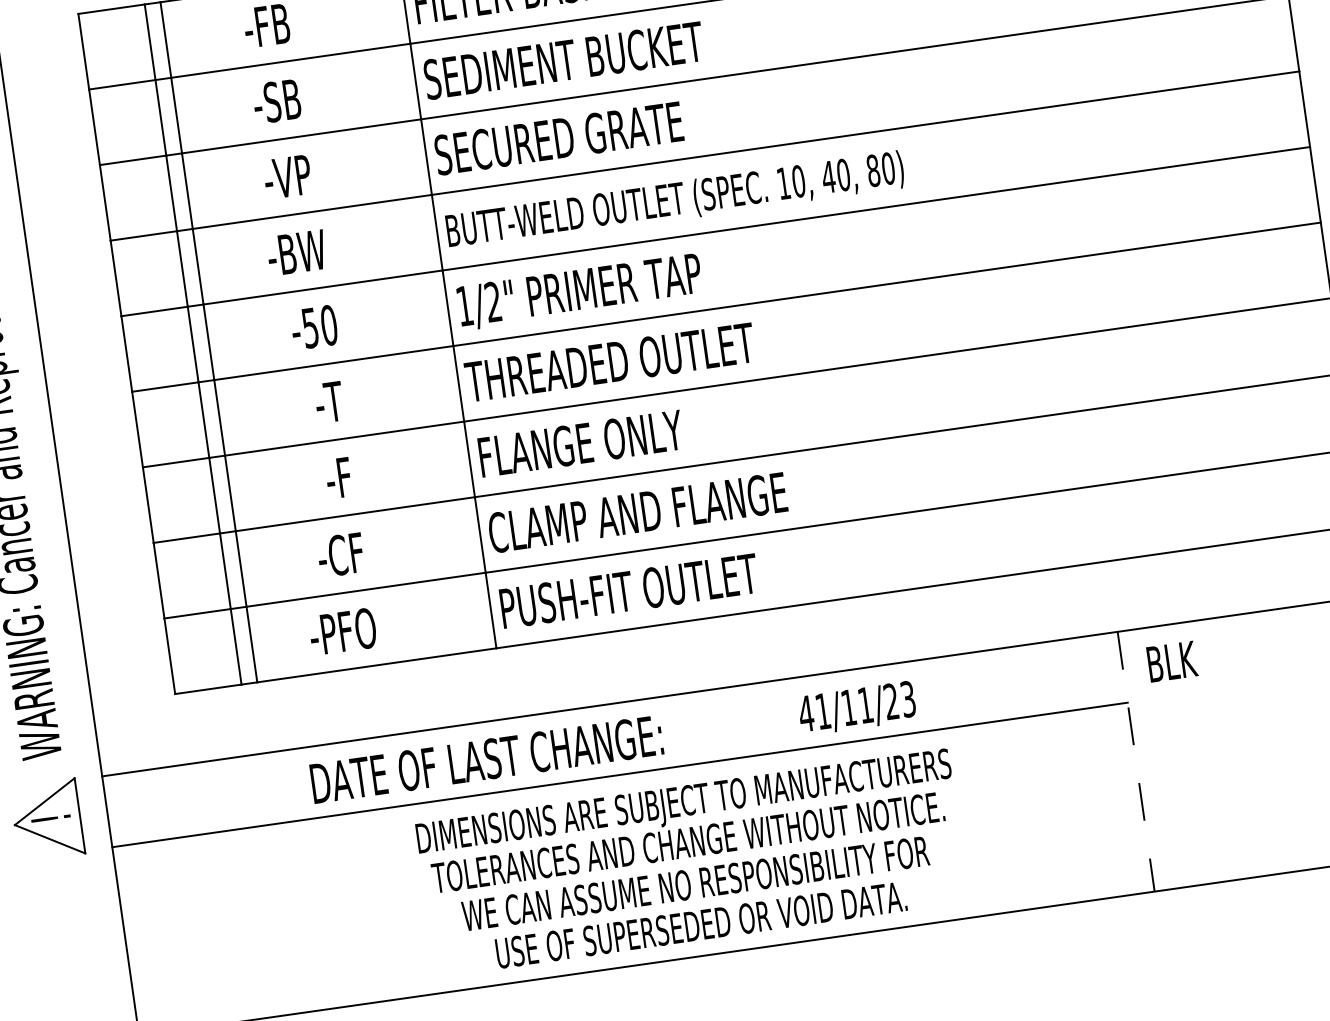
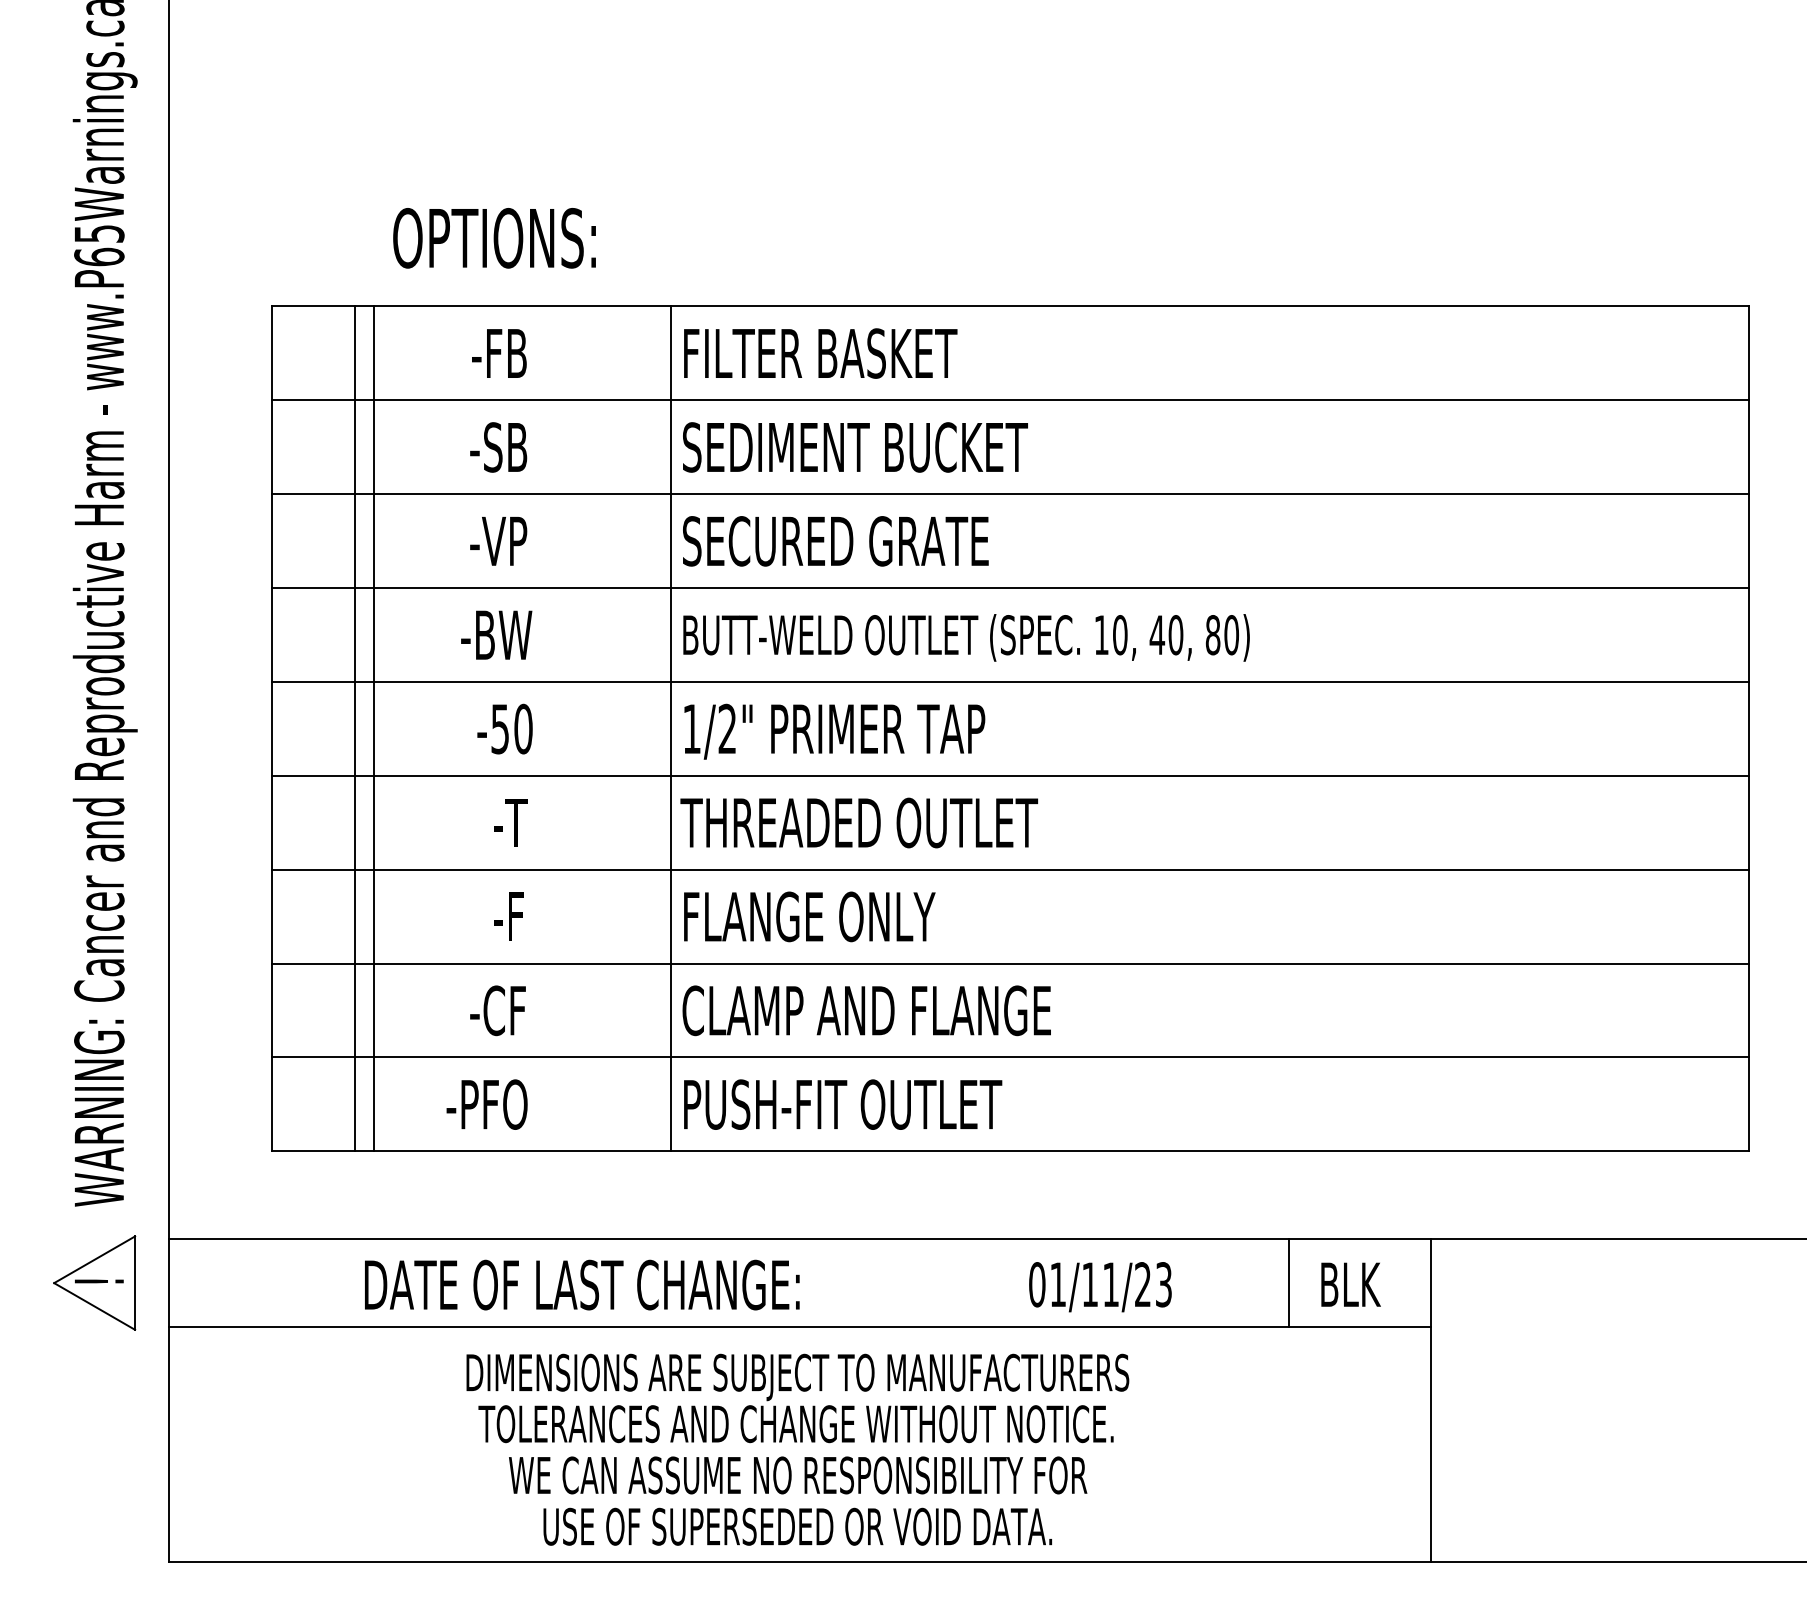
text: (1171, 661) -> (1350, 1284), moved
line: (1008, 683) -> (1288, 1282), added
text: (805, 713) -> (1036, 1284), 41/11/23 -> 01/11/23
text: (486, 759) -> (582, 1284), moved
line: (1136, 761) -> (1430, 1400), dashed -> solid
text: (692, 862) -> (797, 1449), moved

